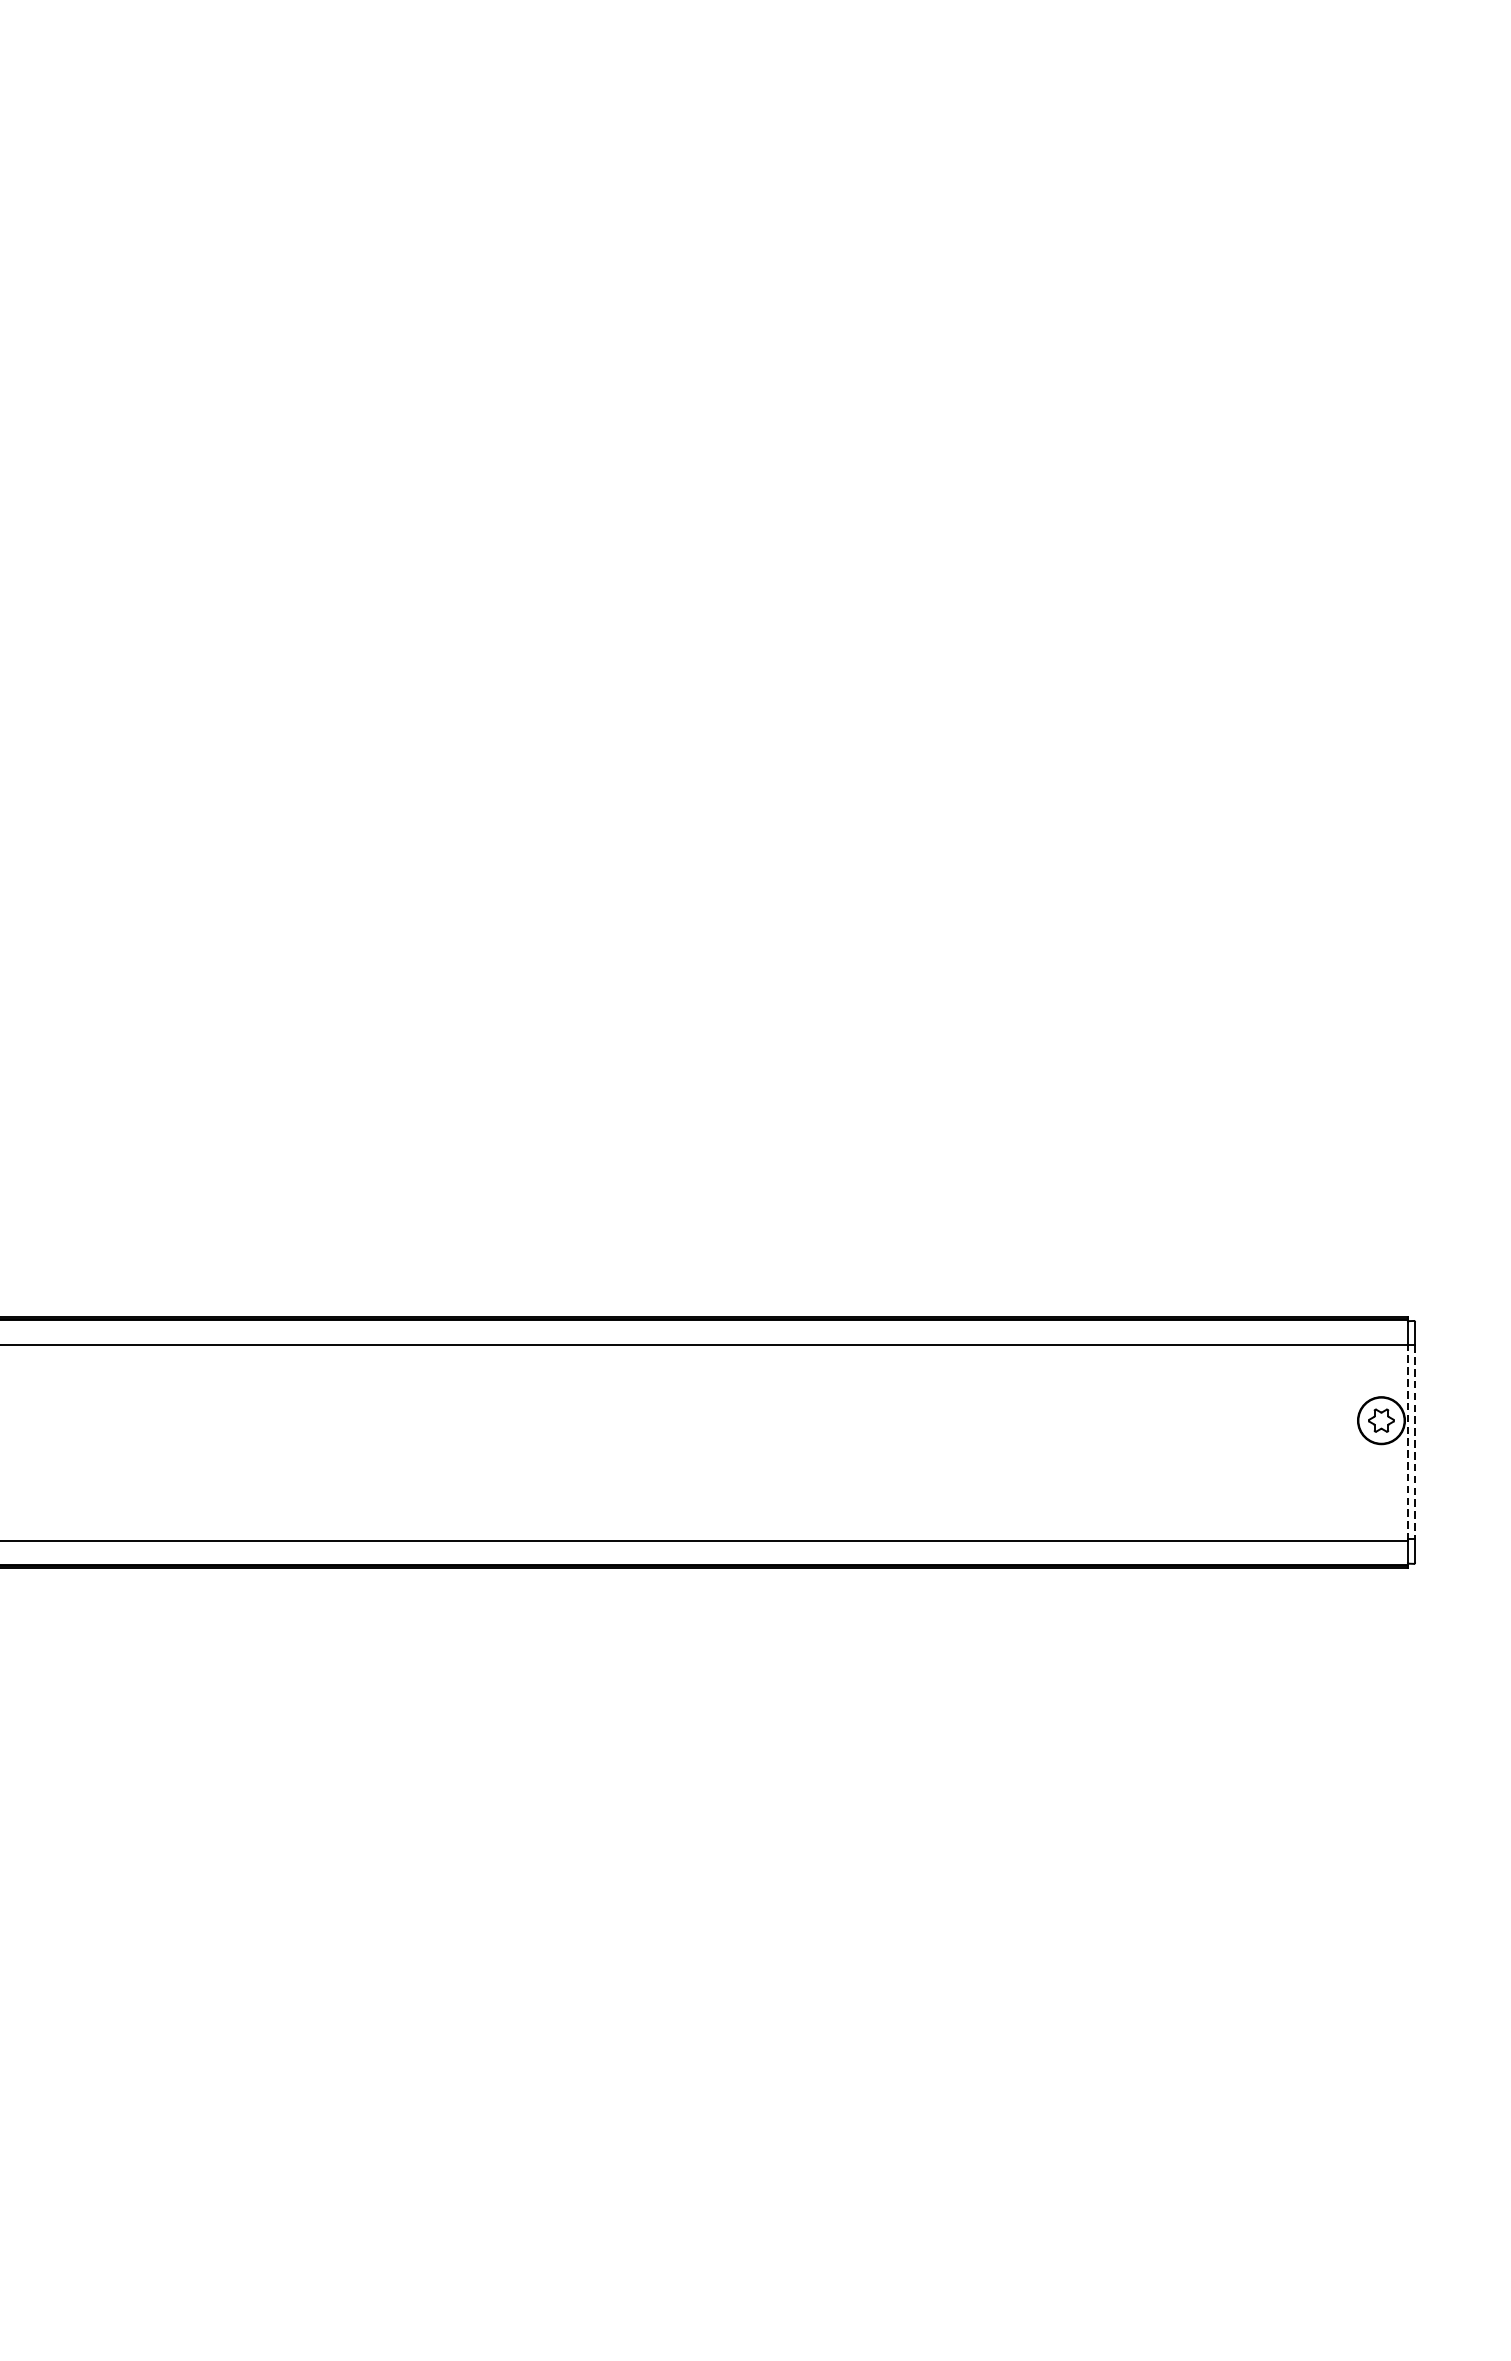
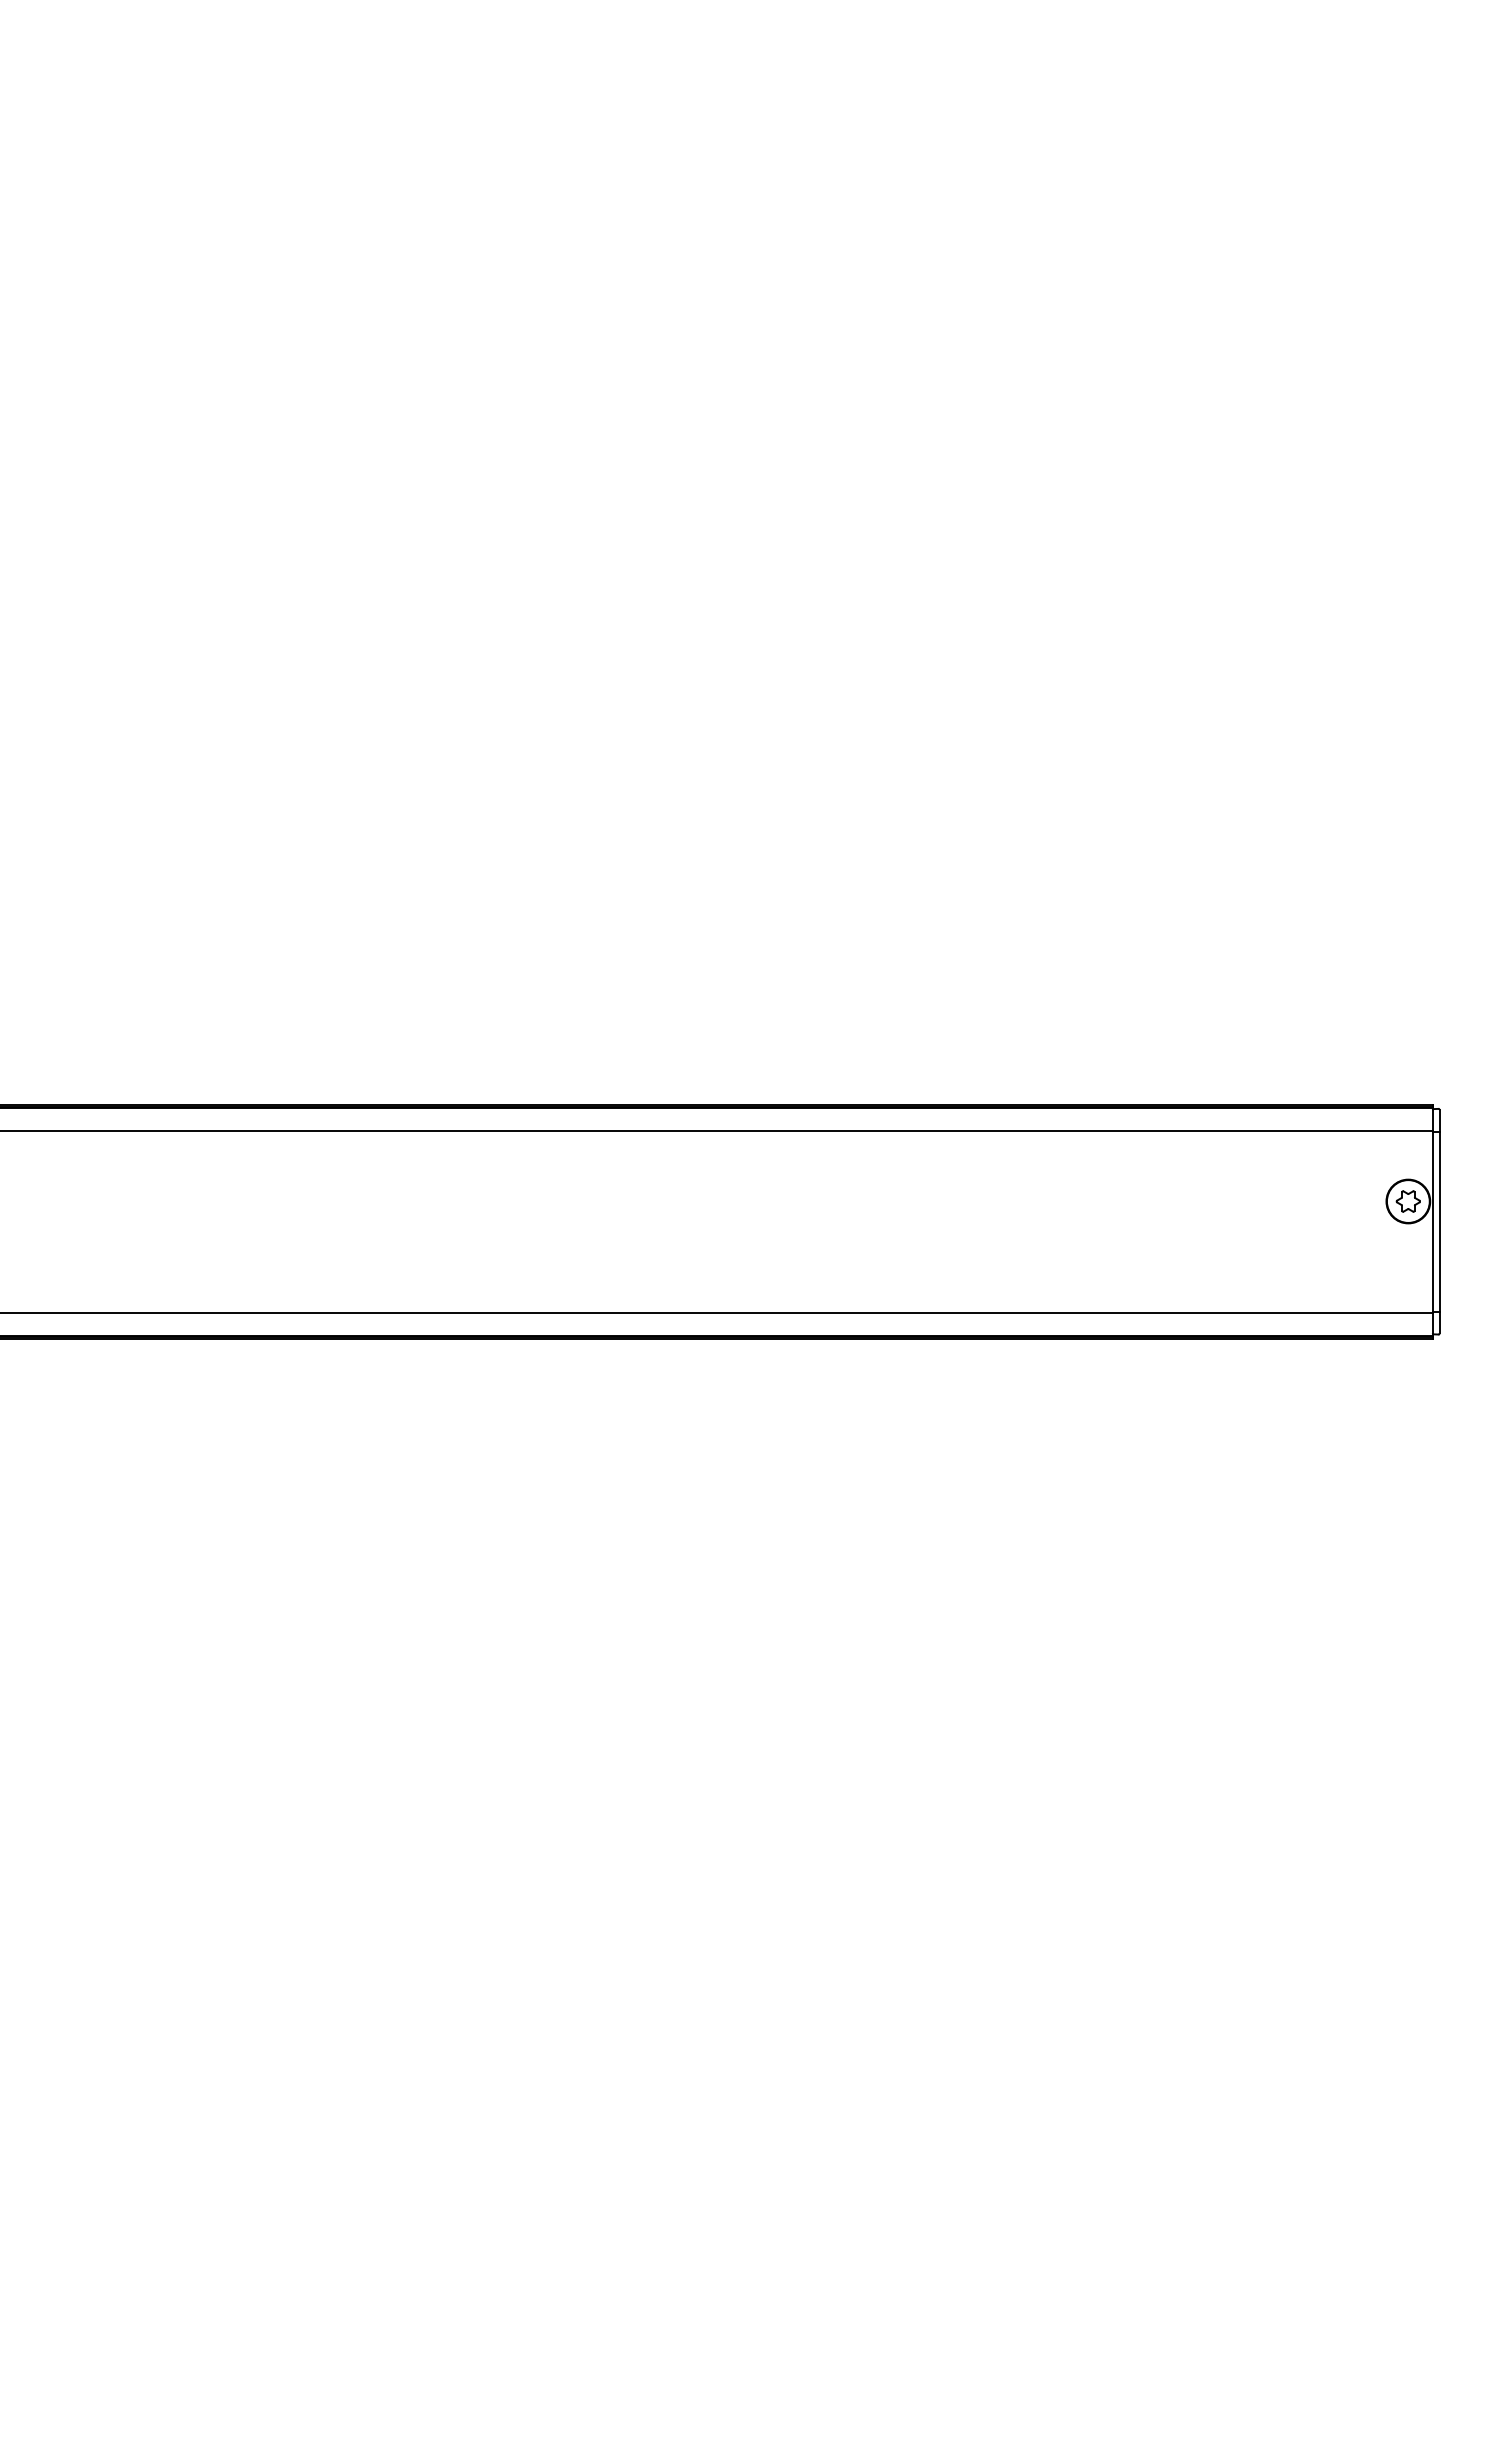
line: (1407, 1442) -> (1432, 1221), dashed -> solid
line: (1415, 1443) -> (1439, 1222), dashed -> solid

